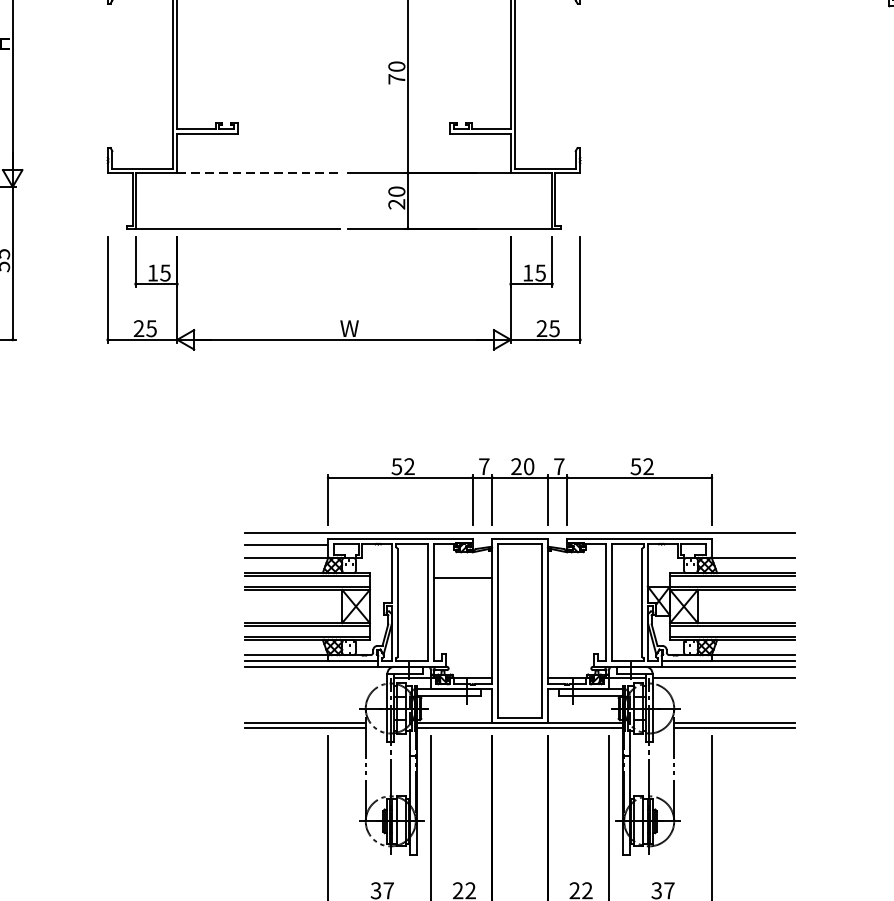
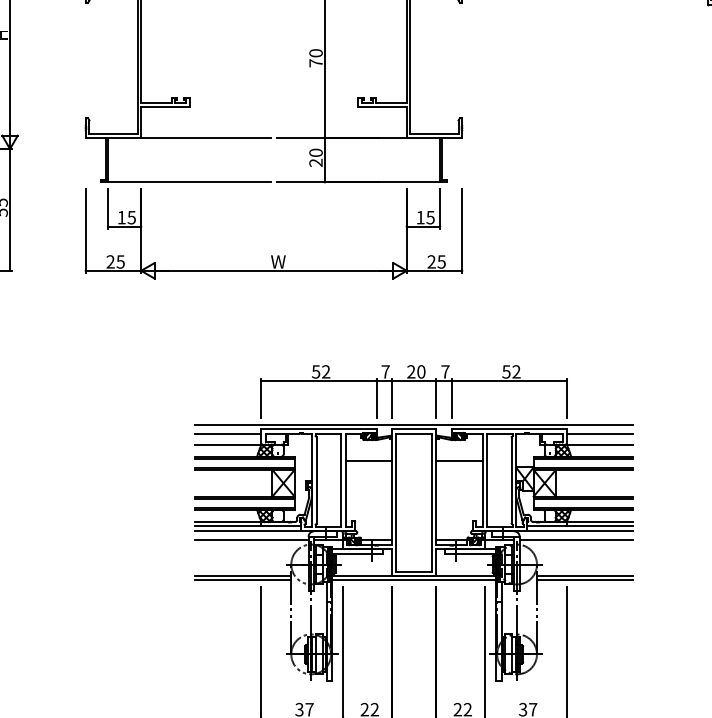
line: (258, 173) -> (205, 138), dashed -> solid
line: (752, 545) -> (599, 434), added
line: (576, 577) -> (459, 460), added
line: (315, 678) -> (251, 540), added

